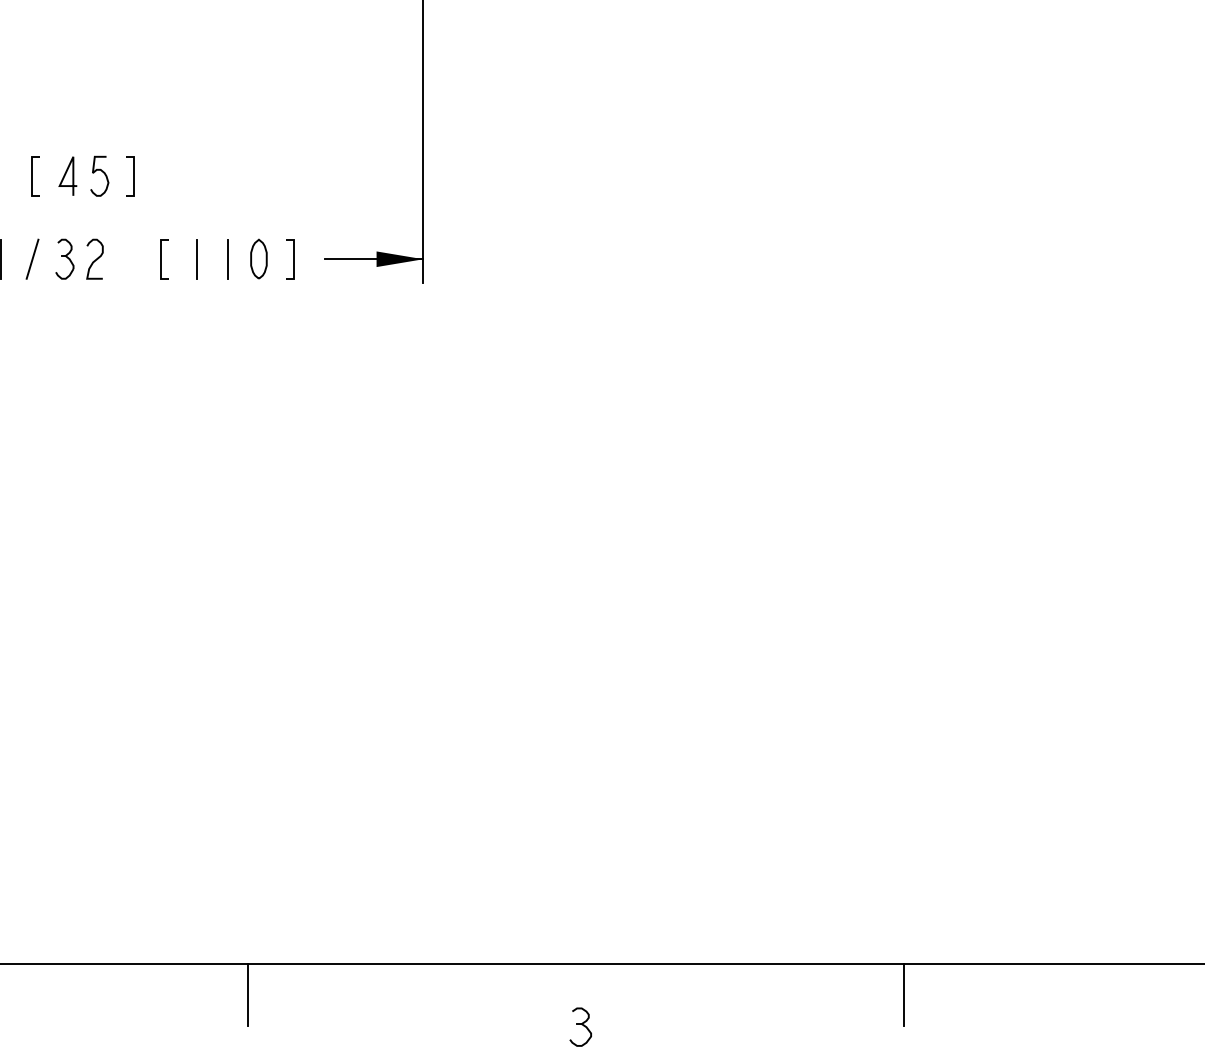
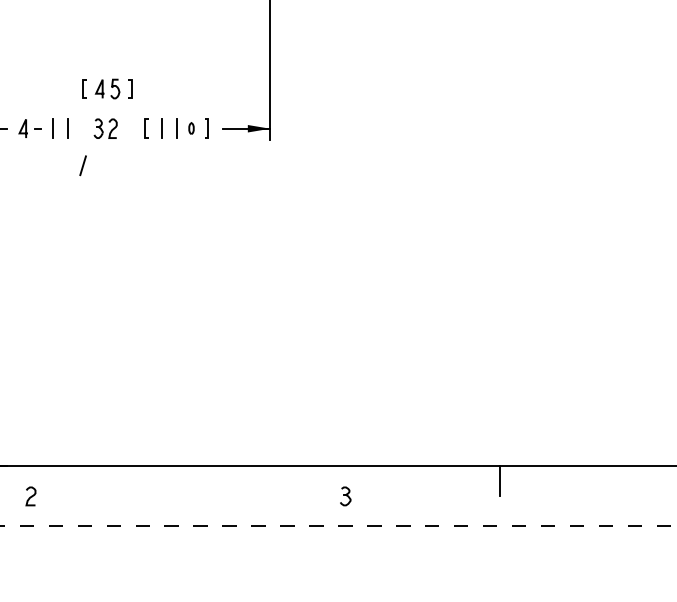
line: (31, 258) -> (82, 165), moved
part: (258, 258) -> (191, 128), size x0.6
line: (248, 996) -> (186, 481), removed

